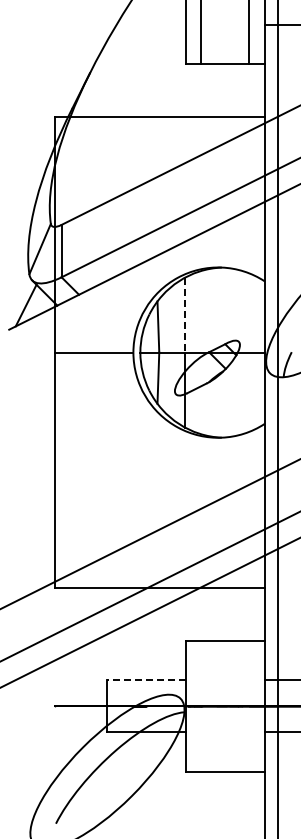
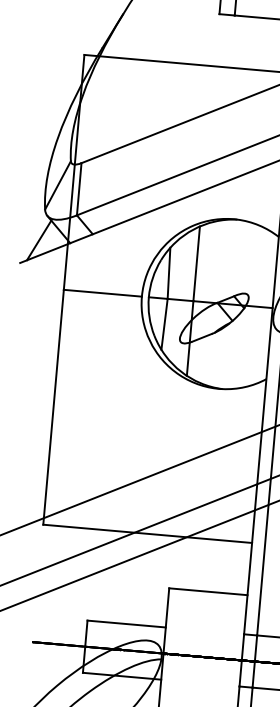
line: (185, 315) -> (197, 264), dashed -> solid
line: (146, 680) -> (126, 624), dashed -> solid

